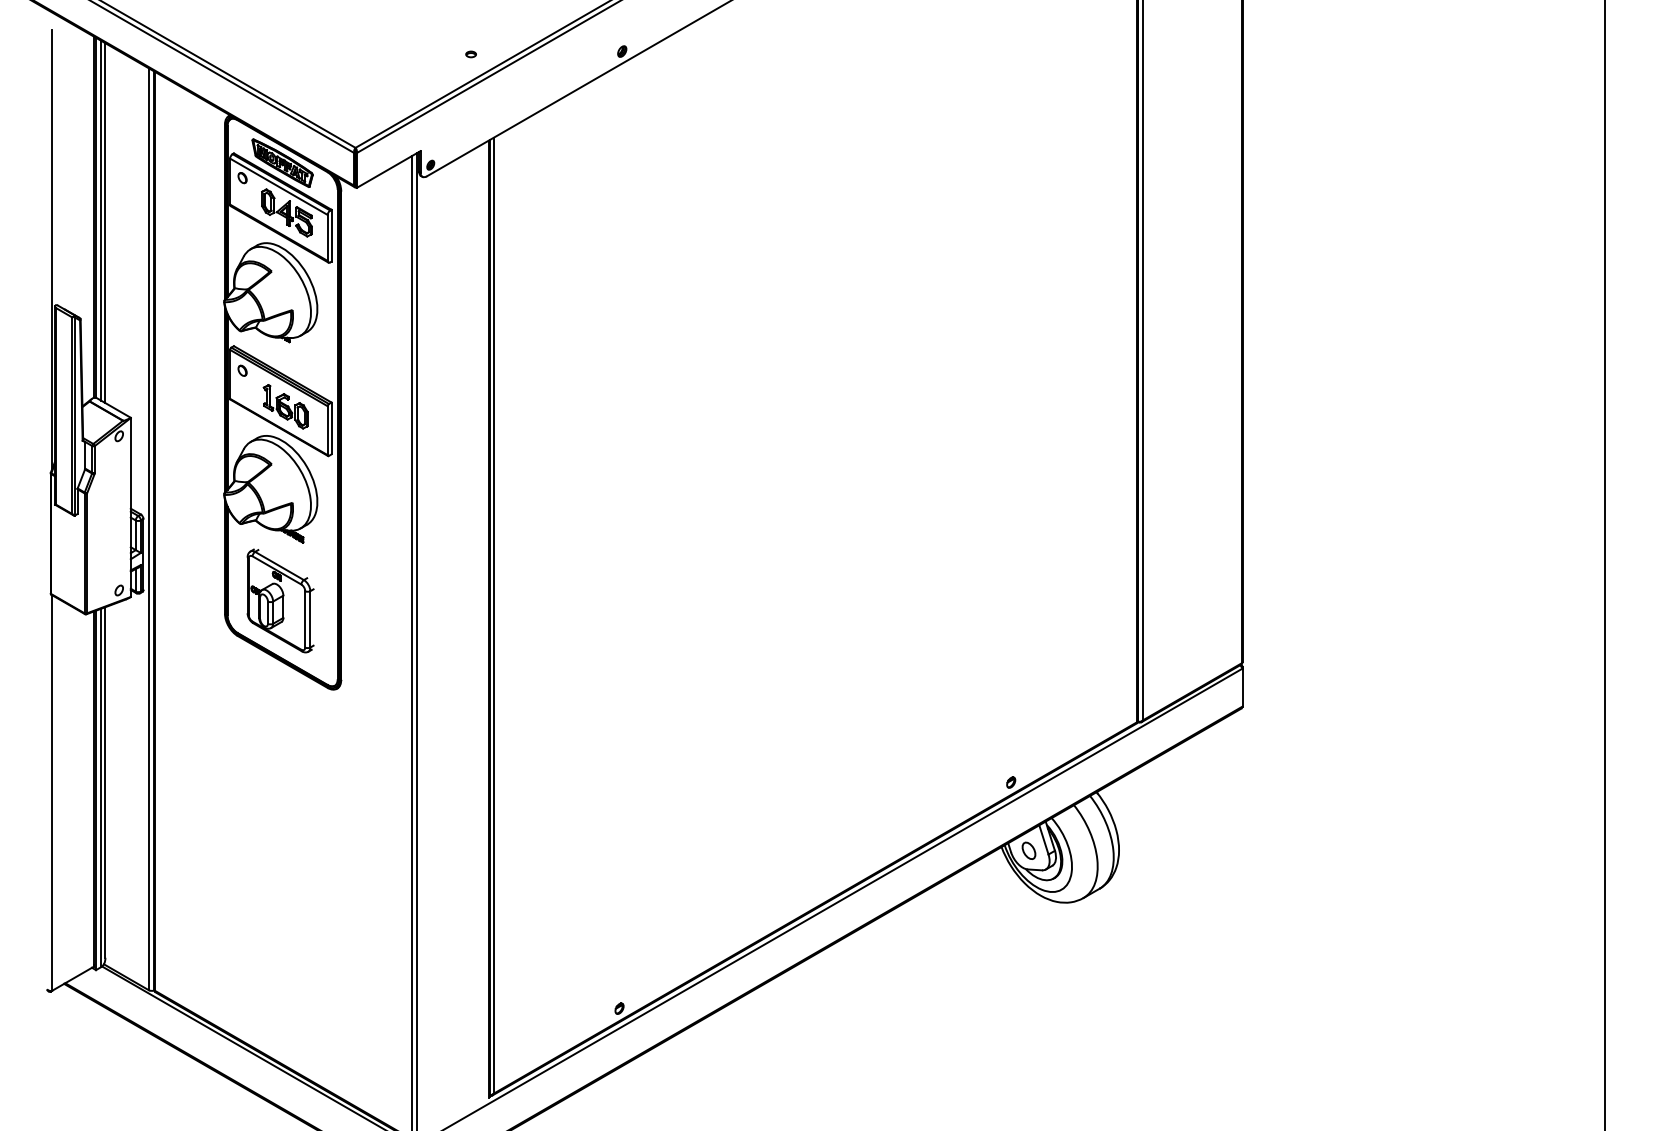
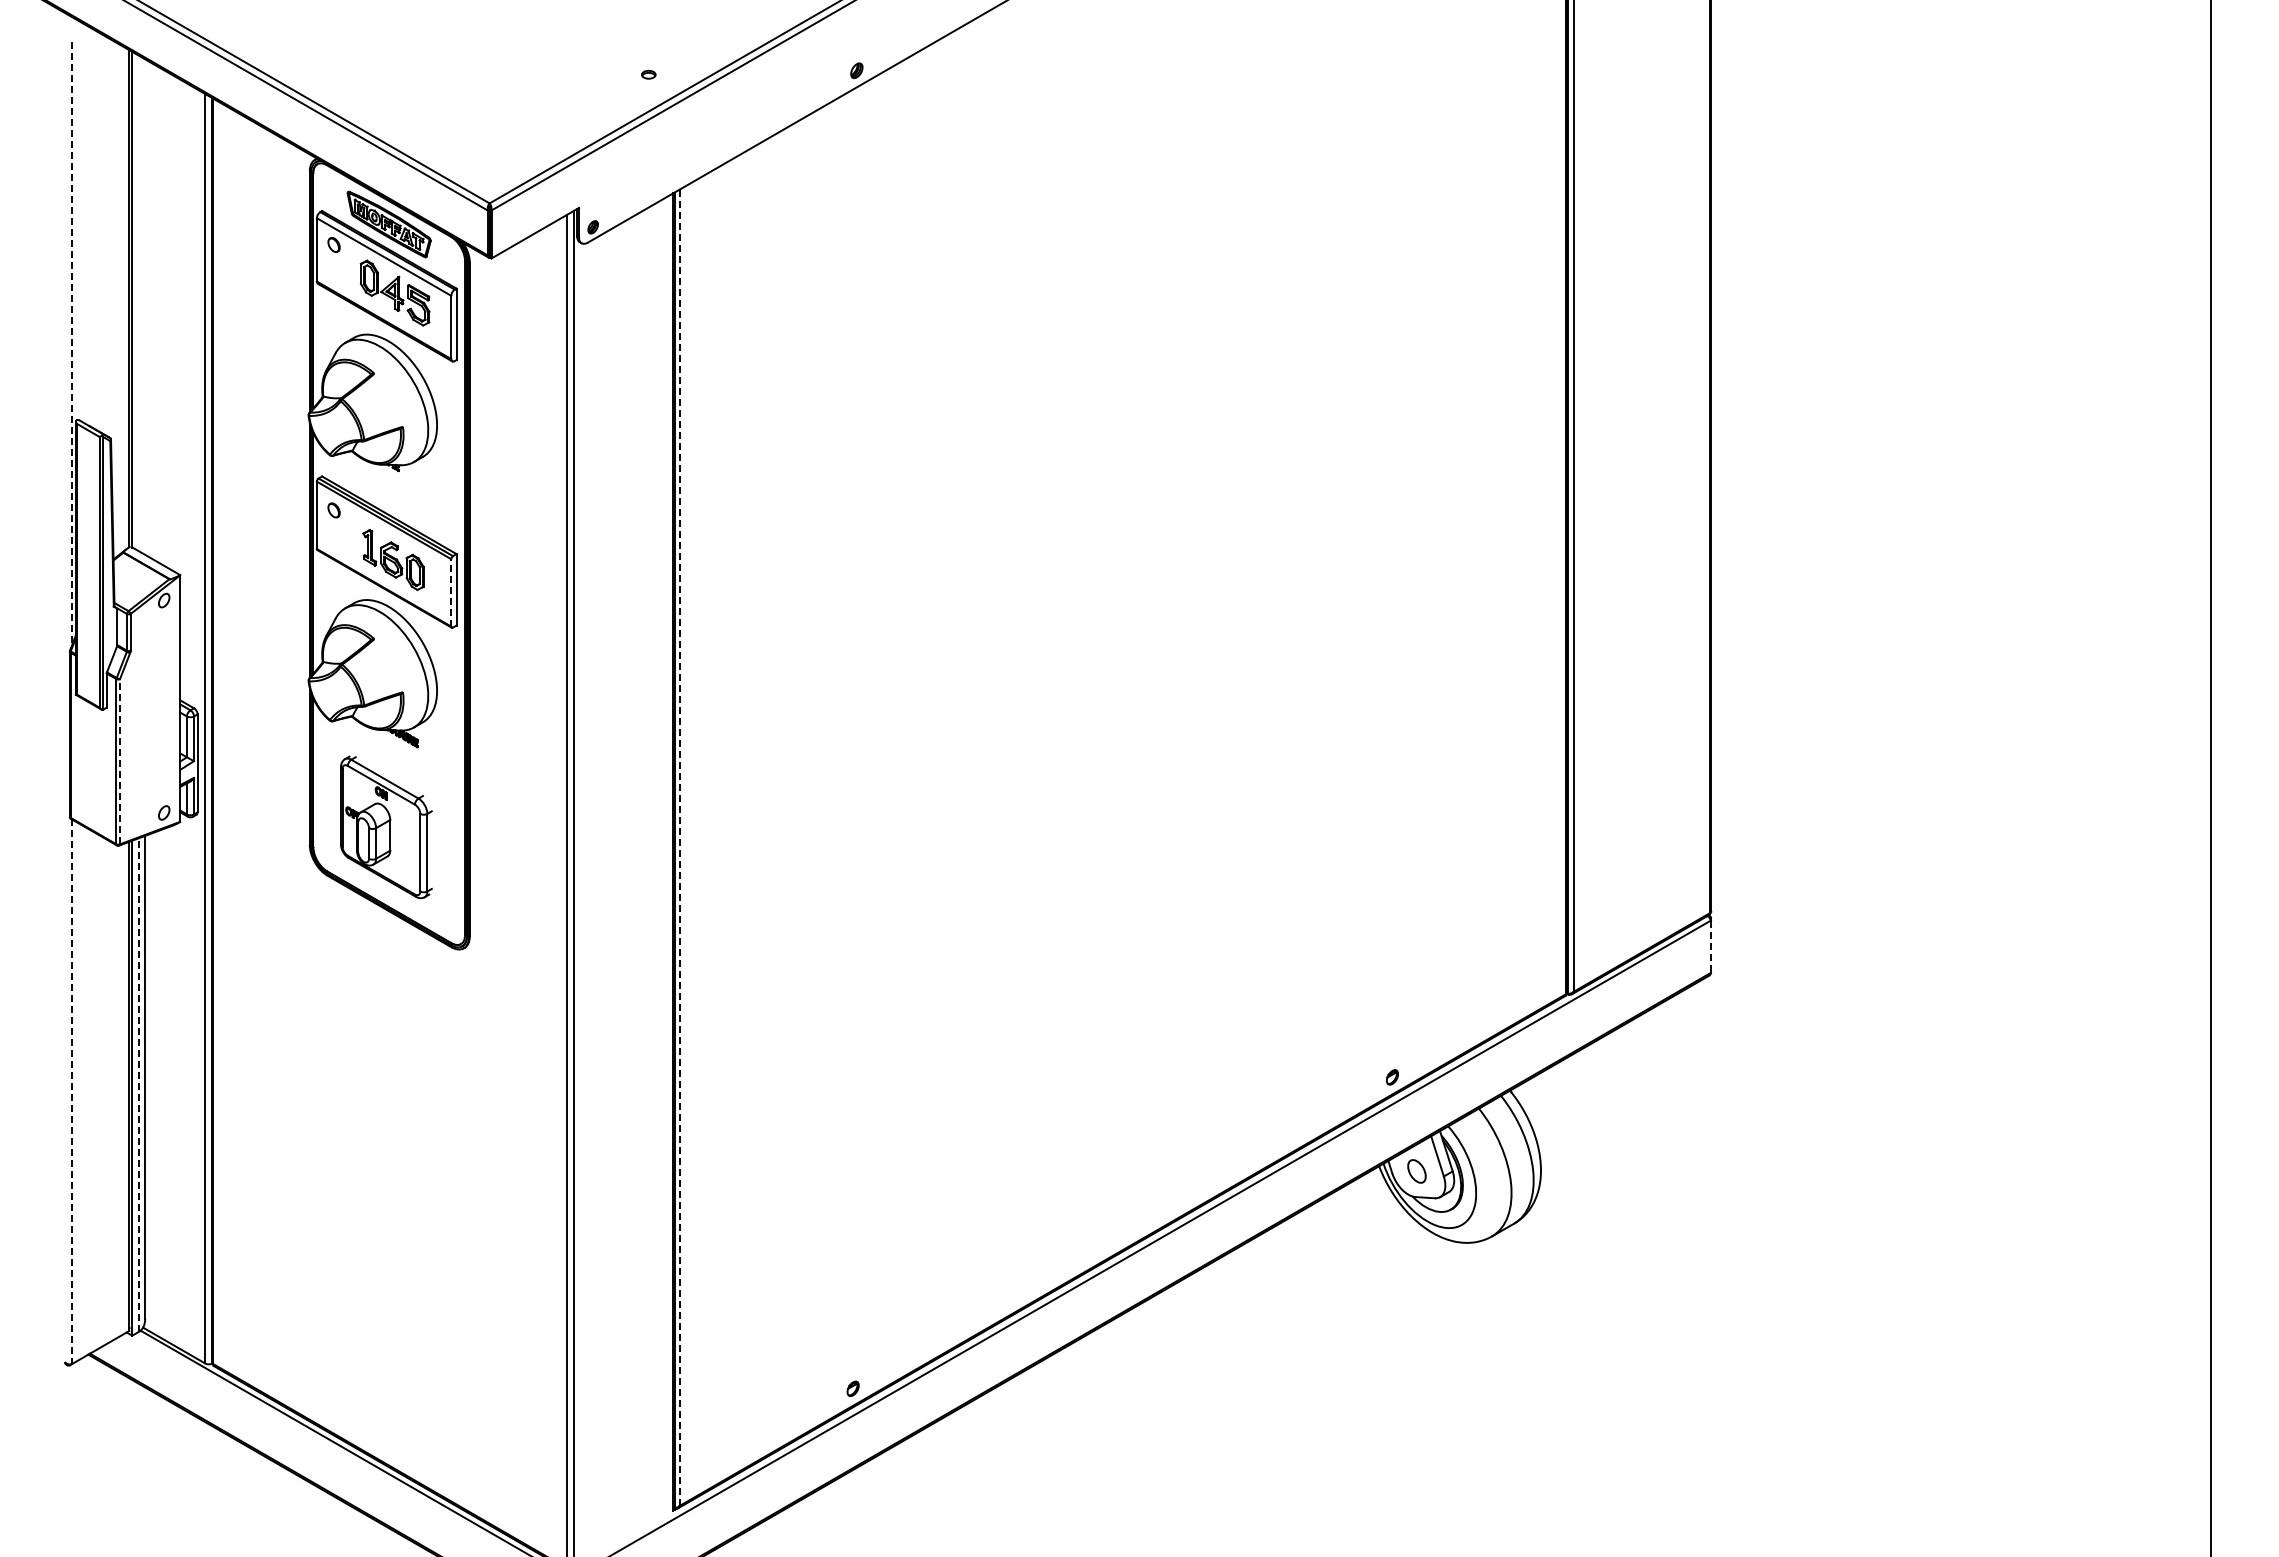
line: (101, 220) -> (139, 303), removed
line: (105, 222) -> (145, 306), removed
line: (51, 249) -> (71, 343), solid -> dashed
line: (327, 430) -> (451, 592), solid -> dashed
line: (87, 553) -> (120, 761), solid -> dashed
line: (493, 616) -> (679, 848), solid -> dashed
line: (1242, 688) -> (1710, 947), solid -> dashed
line: (101, 787) -> (139, 1084), solid -> dashed
line: (51, 793) -> (71, 1092), solid -> dashed

